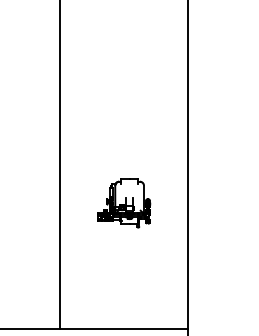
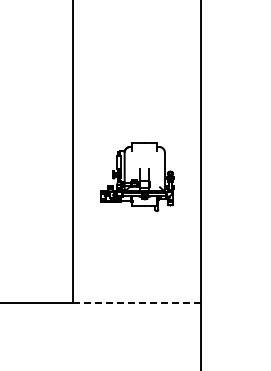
part: (124, 202) -> (137, 176), size x1.4
line: (123, 329) -> (136, 303), solid -> dashed

